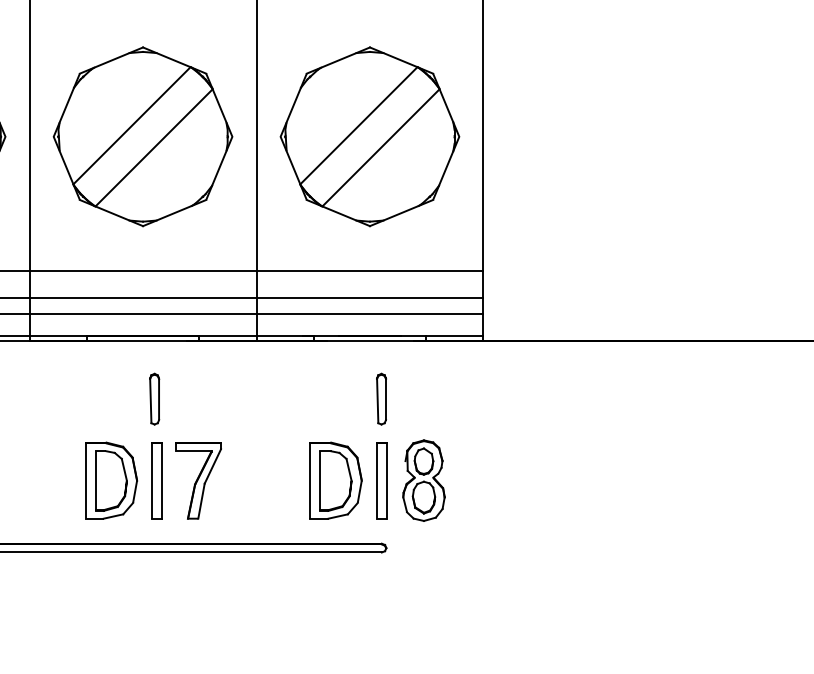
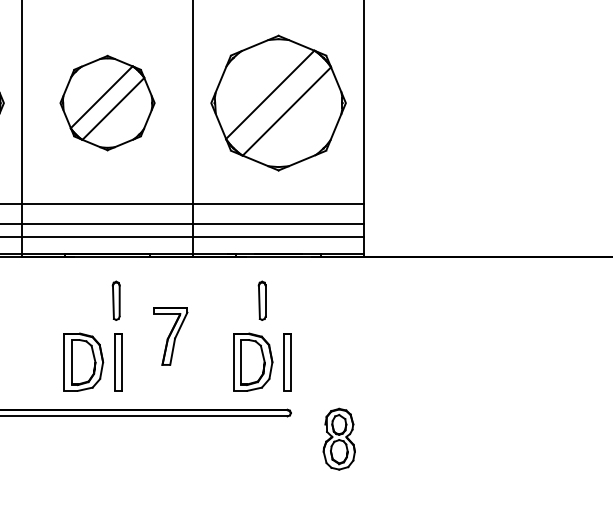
part: (142, 135) -> (107, 102), size x0.7
part: (380, 398) -> (261, 300), moved
part: (422, 479) -> (338, 438), moved
part: (198, 480) -> (170, 336), moved

